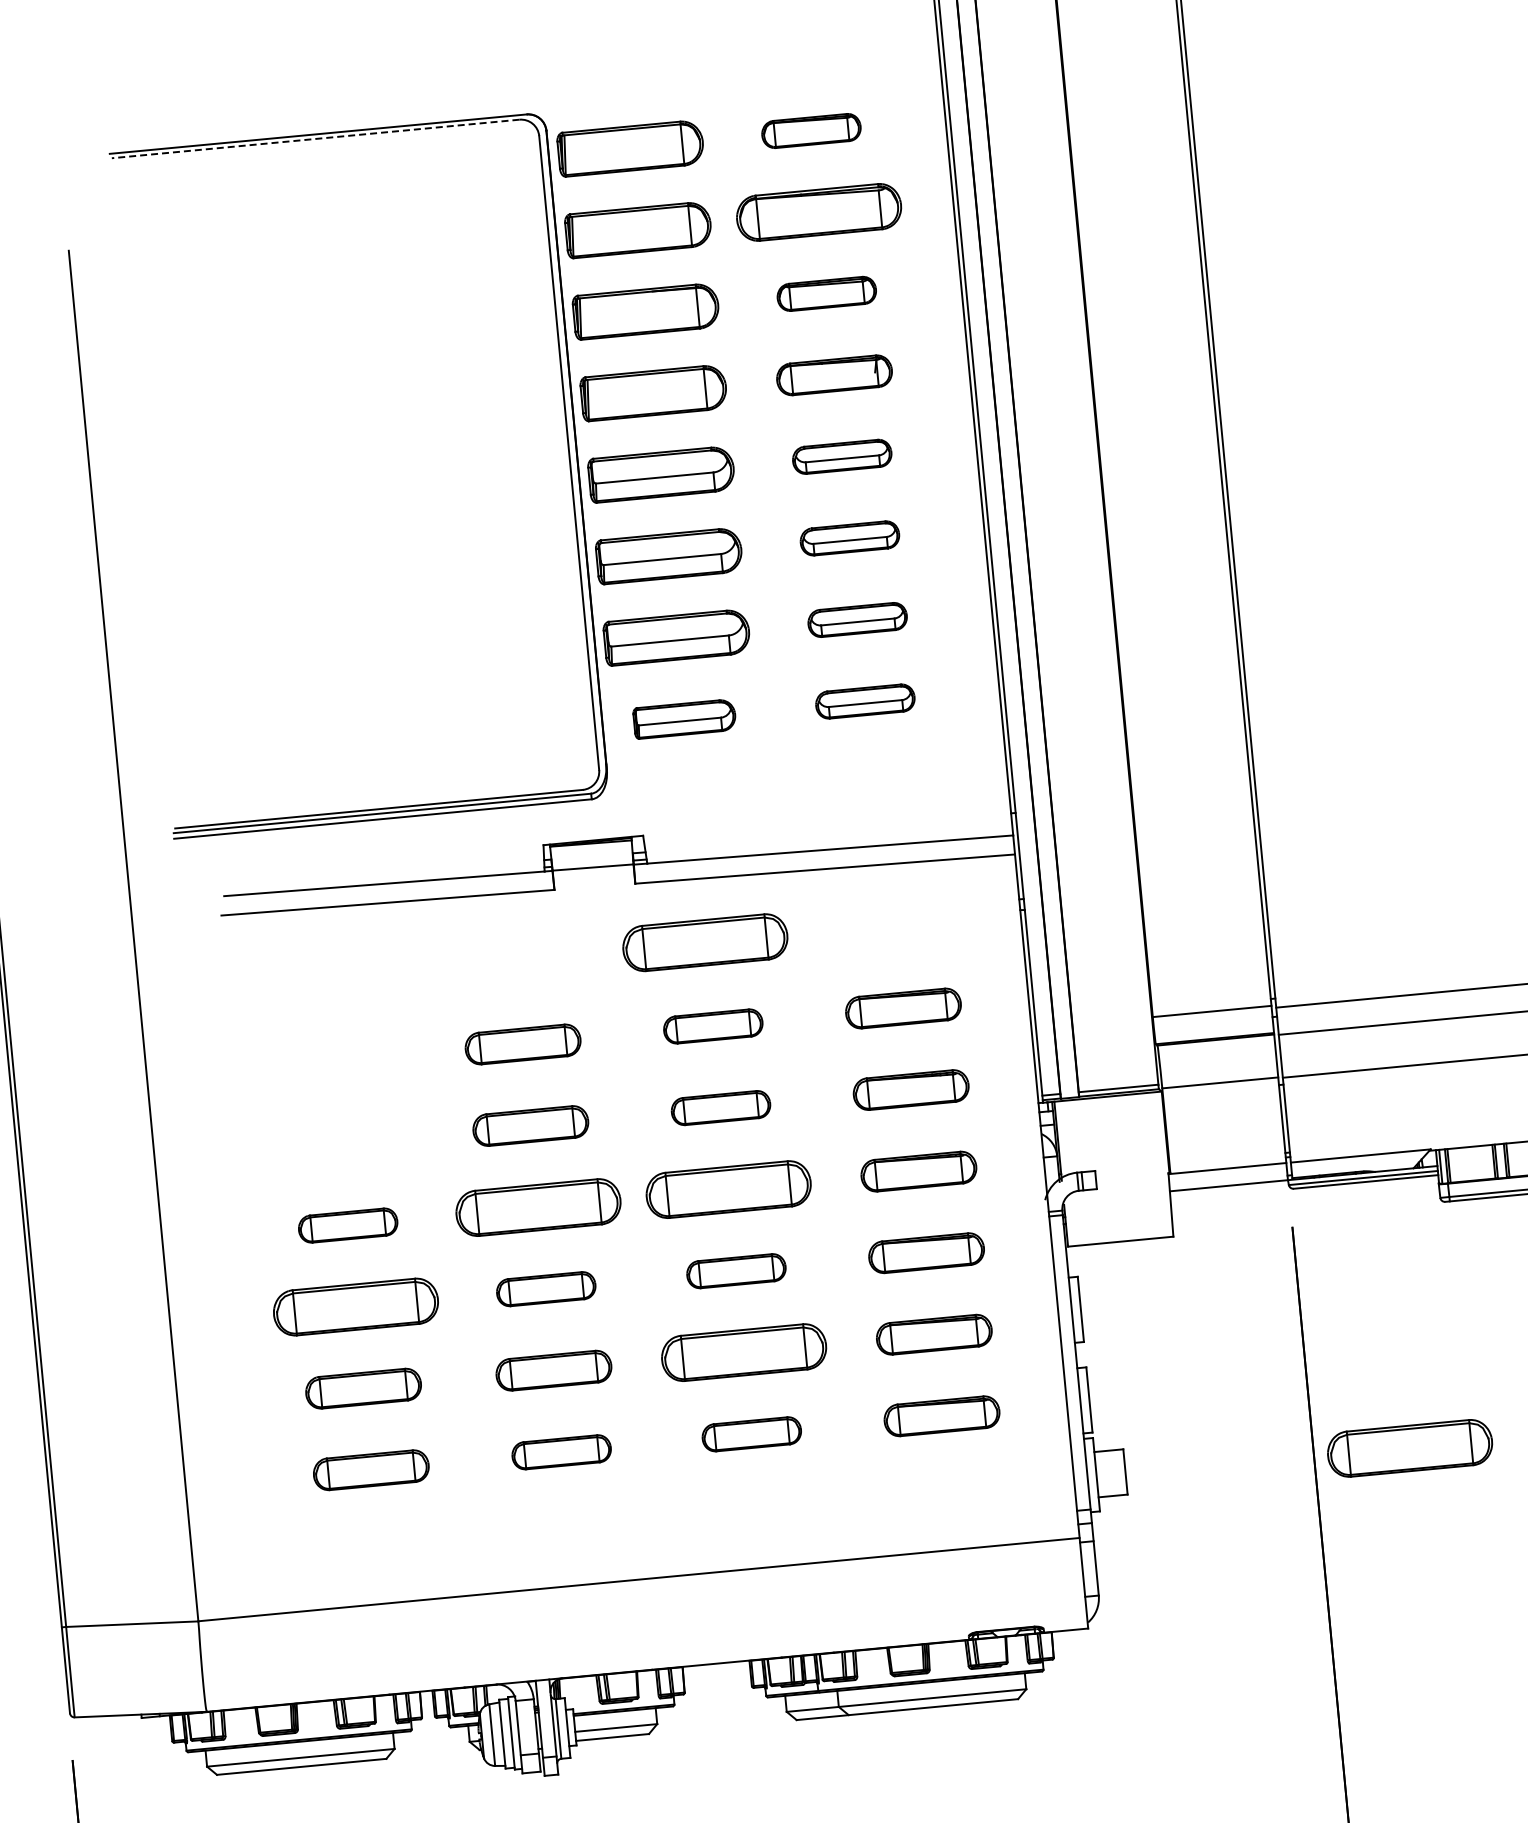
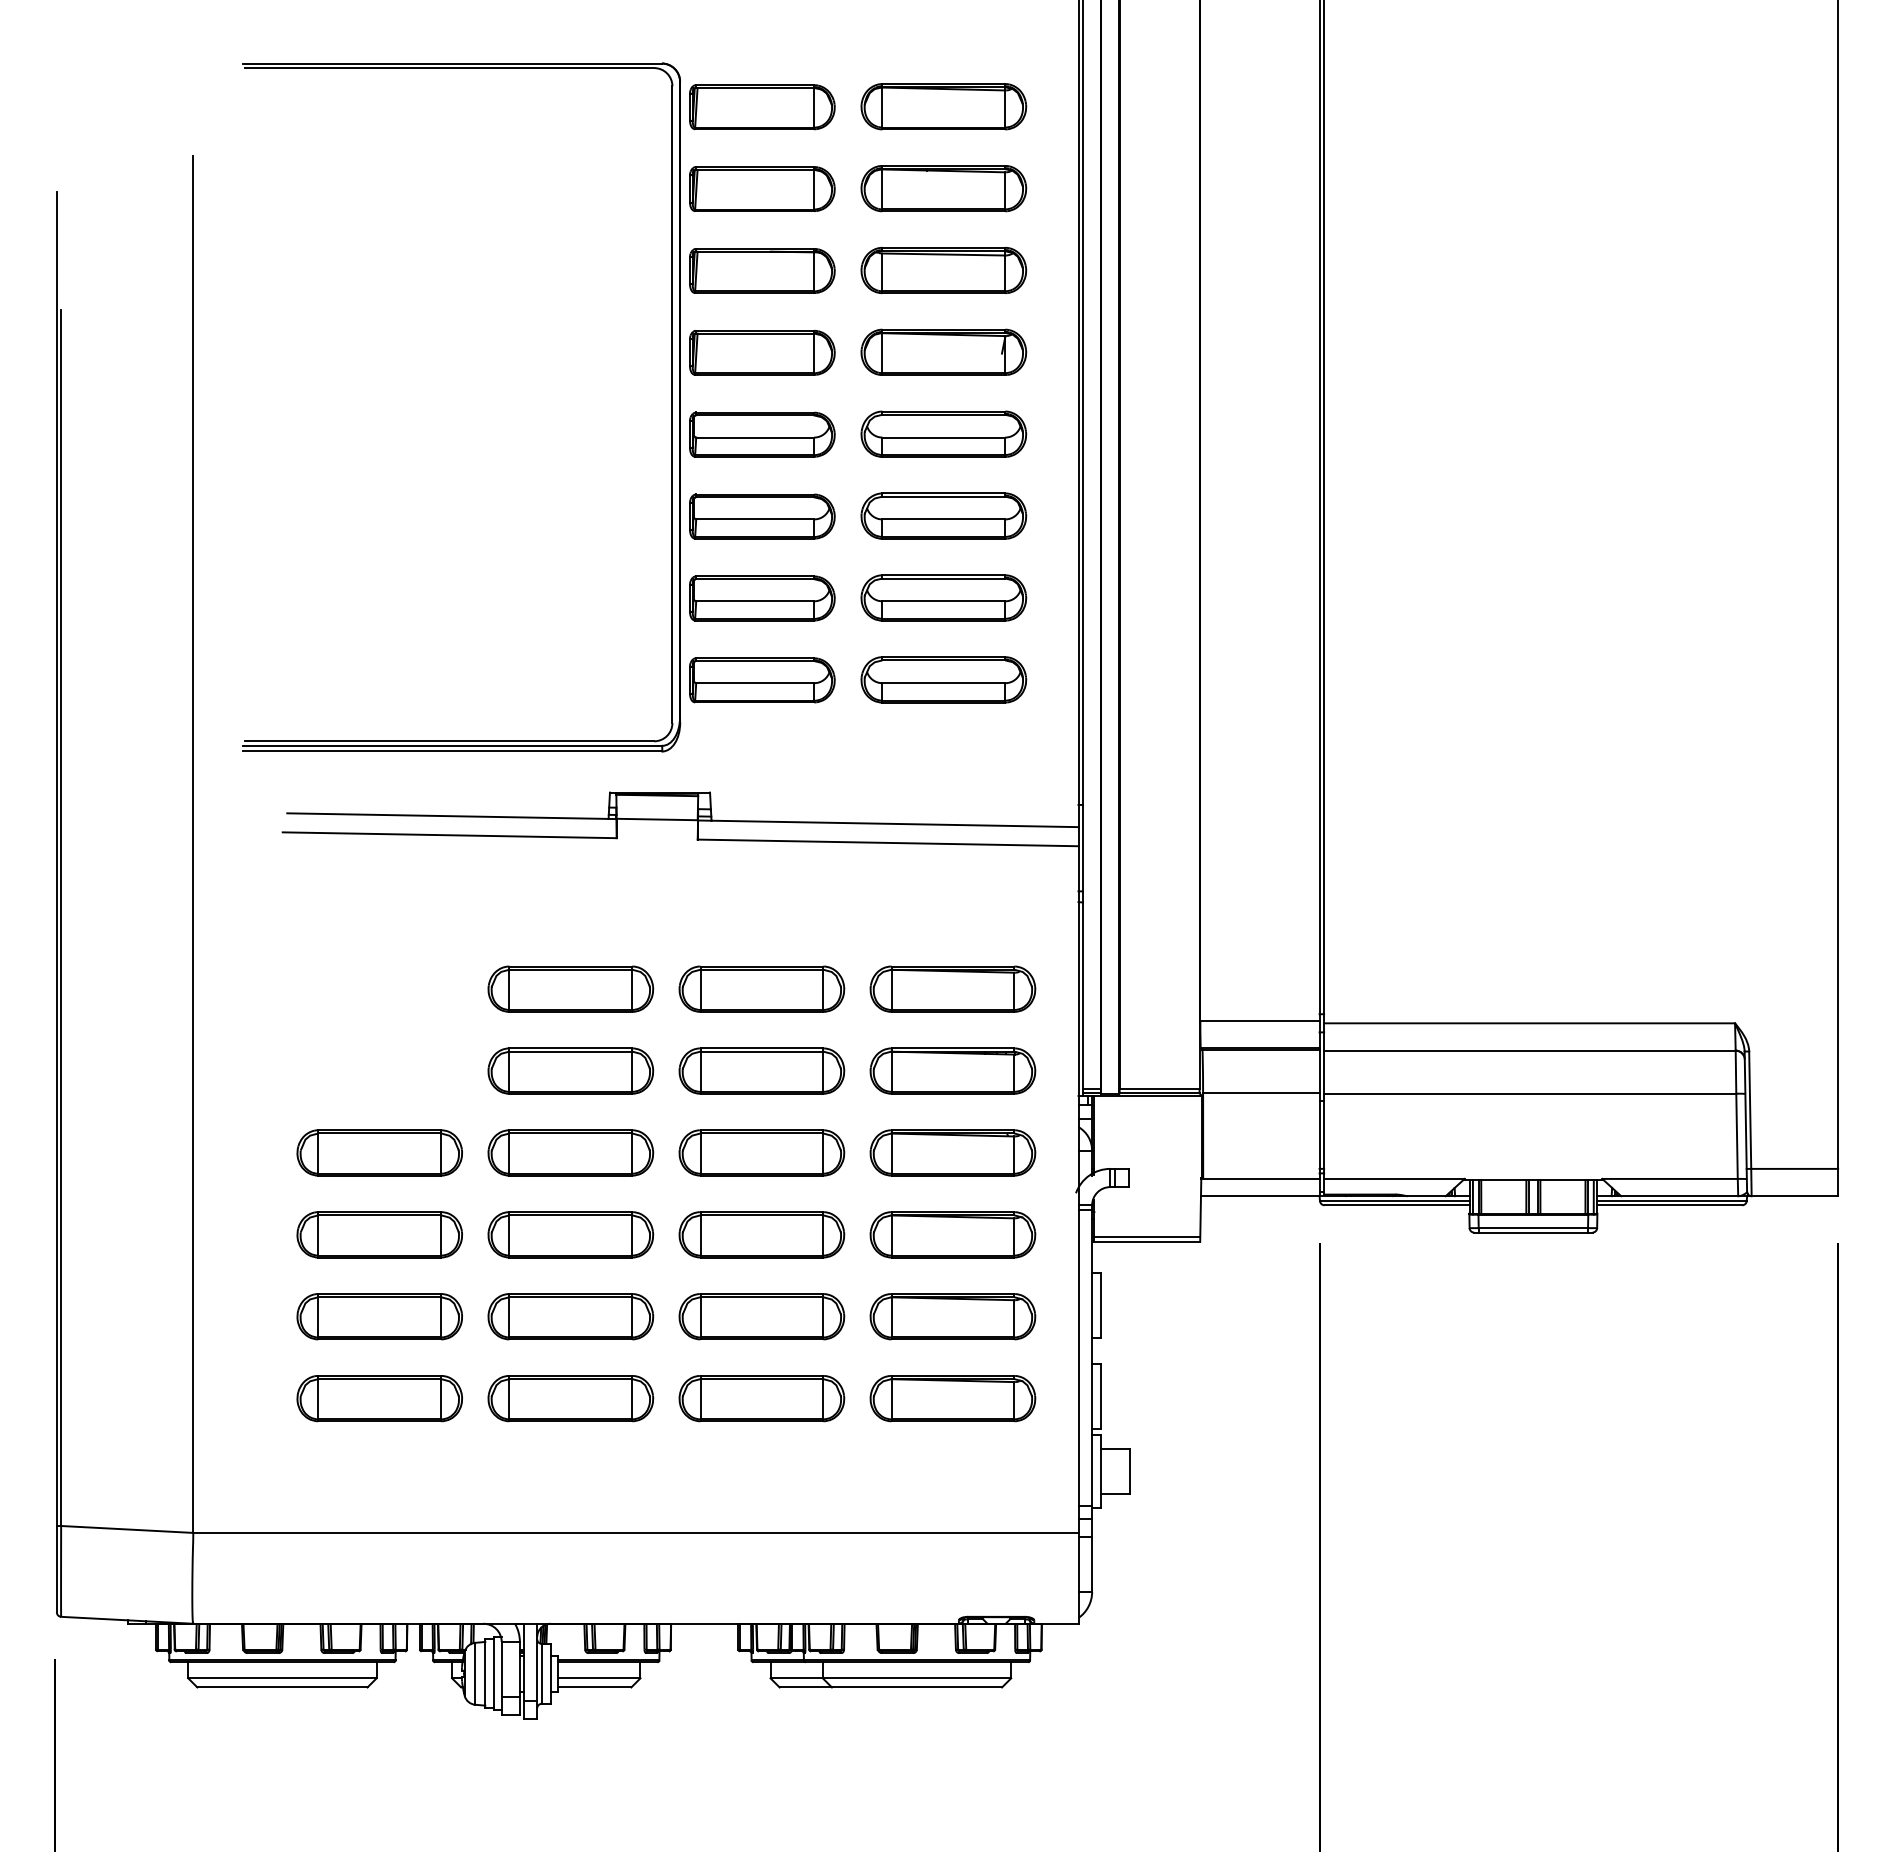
part: (811, 130) -> (943, 106), size x1.67
line: (315, 139) -> (449, 68), dashed -> solid
part: (826, 293) -> (943, 270), size x1.67
part: (834, 374) -> (943, 351), size x1.43
part: (841, 456) -> (943, 433), size x1.67
part: (849, 537) -> (943, 515), size x1.67
part: (857, 619) -> (943, 597), size x1.67
part: (864, 701) -> (943, 679), size x1.67
part: (684, 719) -> (762, 680), size x1.43
part: (704, 942) -> (761, 904), removed
part: (902, 1007) -> (952, 988), size x1.43
part: (712, 1025) -> (761, 988), size x1.67
part: (522, 1043) -> (570, 988), size x1.43
part: (910, 1089) -> (952, 1070), size x1.43
part: (720, 1107) -> (761, 1070), size x1.67
part: (530, 1125) -> (570, 1070), size x1.43
part: (918, 1171) -> (952, 1152), size x1.43
part: (347, 1225) -> (379, 1152), size x1.67
line: (1120, 1237) -> (1147, 1237), added
part: (926, 1252) -> (952, 1234), size x1.43
part: (735, 1270) -> (761, 1234), size x1.67
part: (545, 1288) -> (570, 1234), size x1.67
part: (933, 1334) -> (952, 1316), size x1.43
part: (553, 1370) -> (570, 1316), size x1.43
part: (363, 1388) -> (379, 1316), size x1.43
part: (941, 1416) -> (952, 1398), size x1.43
part: (751, 1434) -> (761, 1398), size x1.67
part: (1409, 1448) -> (1415, 1474), removed
part: (561, 1452) -> (570, 1398), size x1.67
part: (371, 1470) -> (379, 1398), size x1.43

